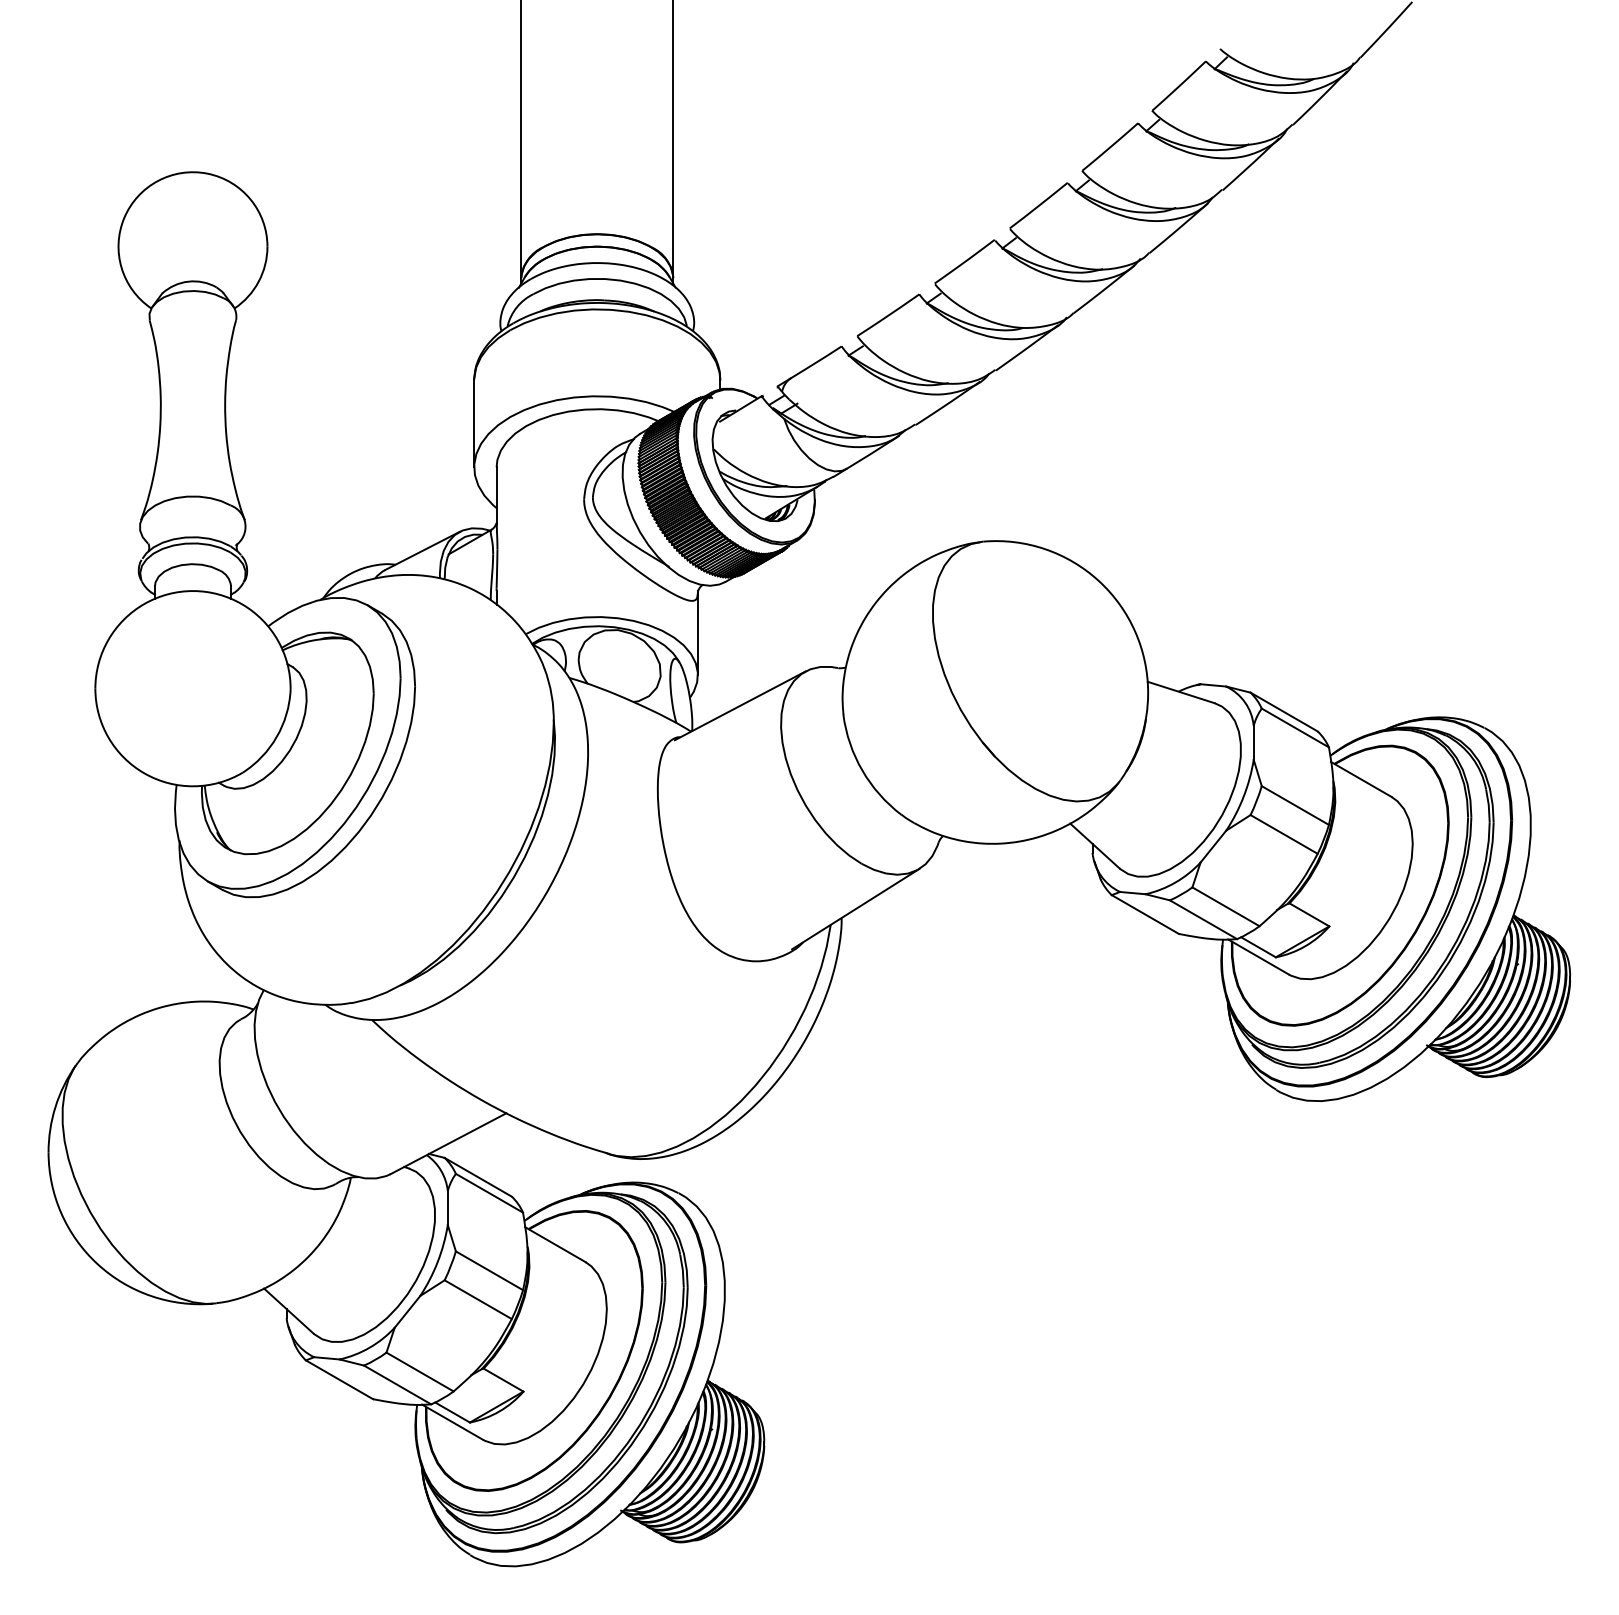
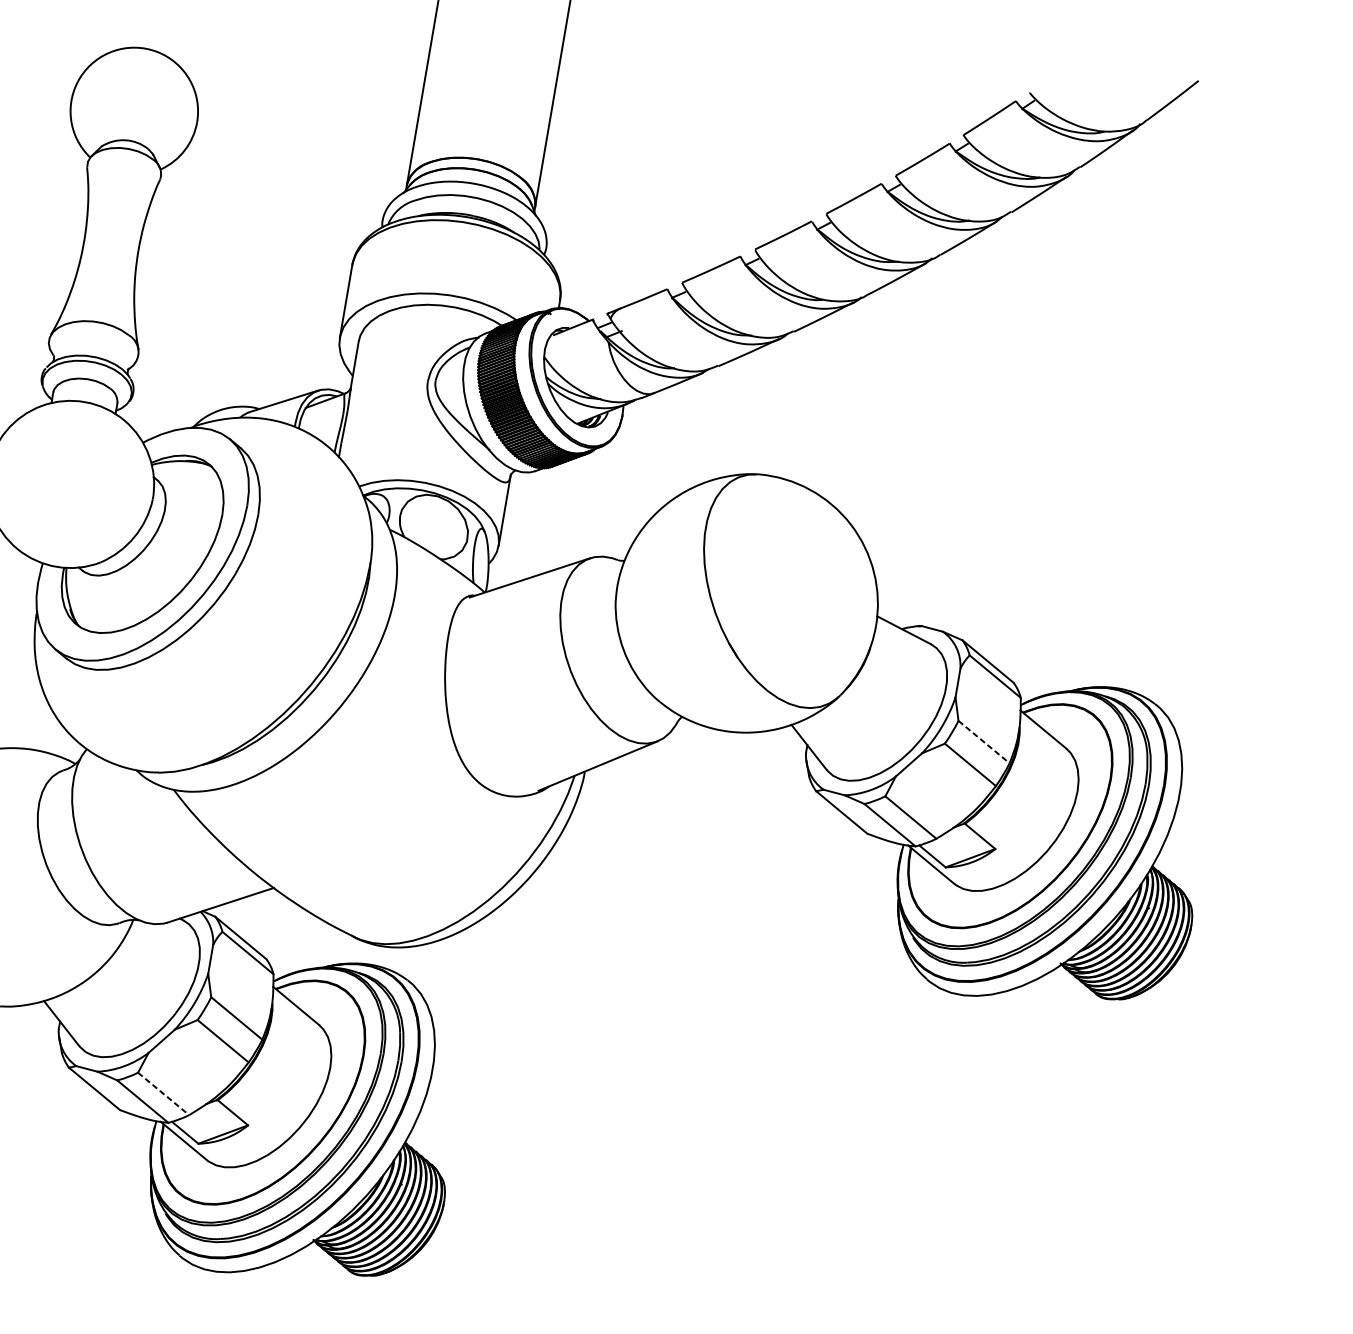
line: (1295, 805) -> (984, 742), solid -> dashed
line: (420, 1372) -> (163, 1094), solid -> dashed

